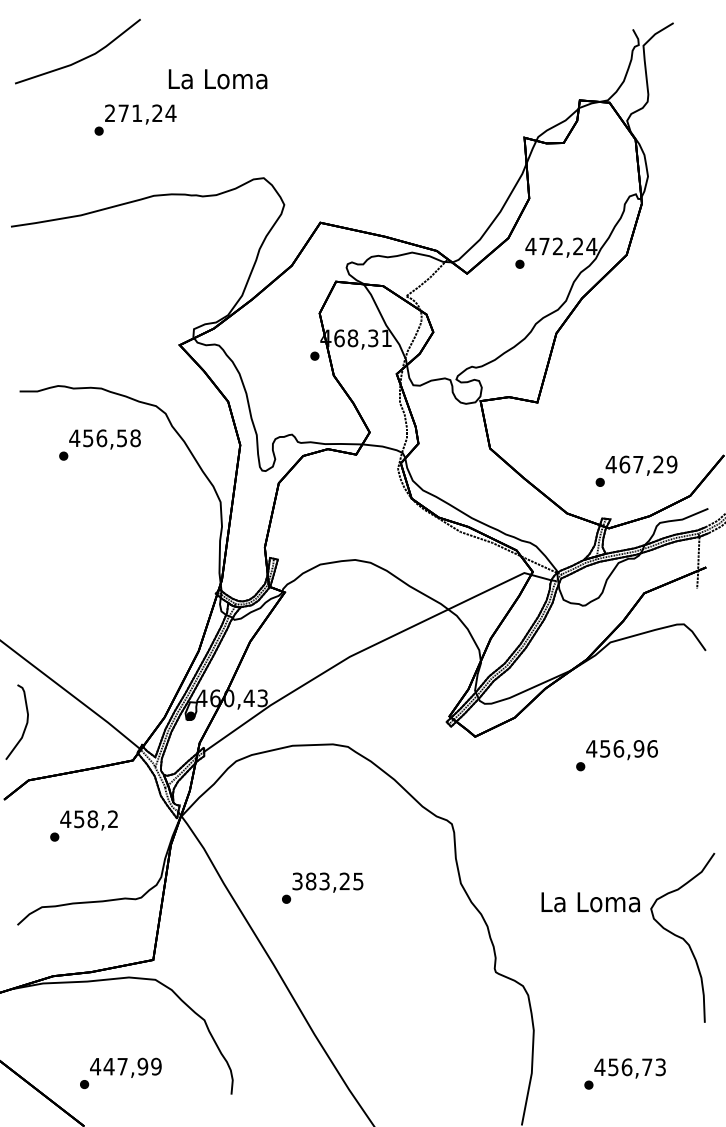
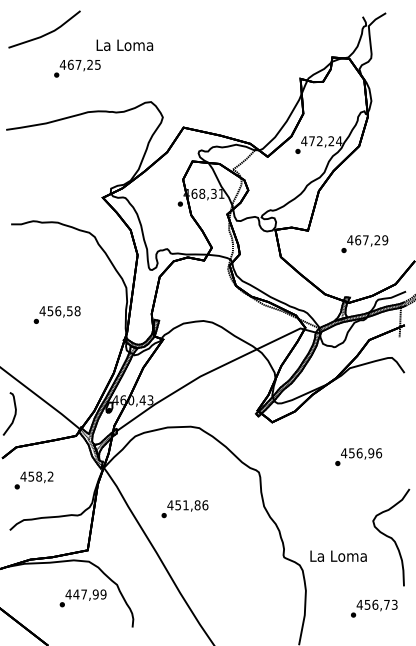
text: (138, 112) -> (79, 64), 271,24 -> 467,25
text: (98, 444) -> (56, 314), moved
text: (635, 470) -> (364, 243), moved
text: (616, 756) -> (358, 457), moved
text: (83, 825) -> (33, 480), moved
text: (327, 881) -> (187, 505), 383,25 -> 451,86
text: (590, 900) -> (338, 555), moved
text: (119, 1073) -> (82, 598), moved
text: (625, 1073) -> (374, 608), moved

